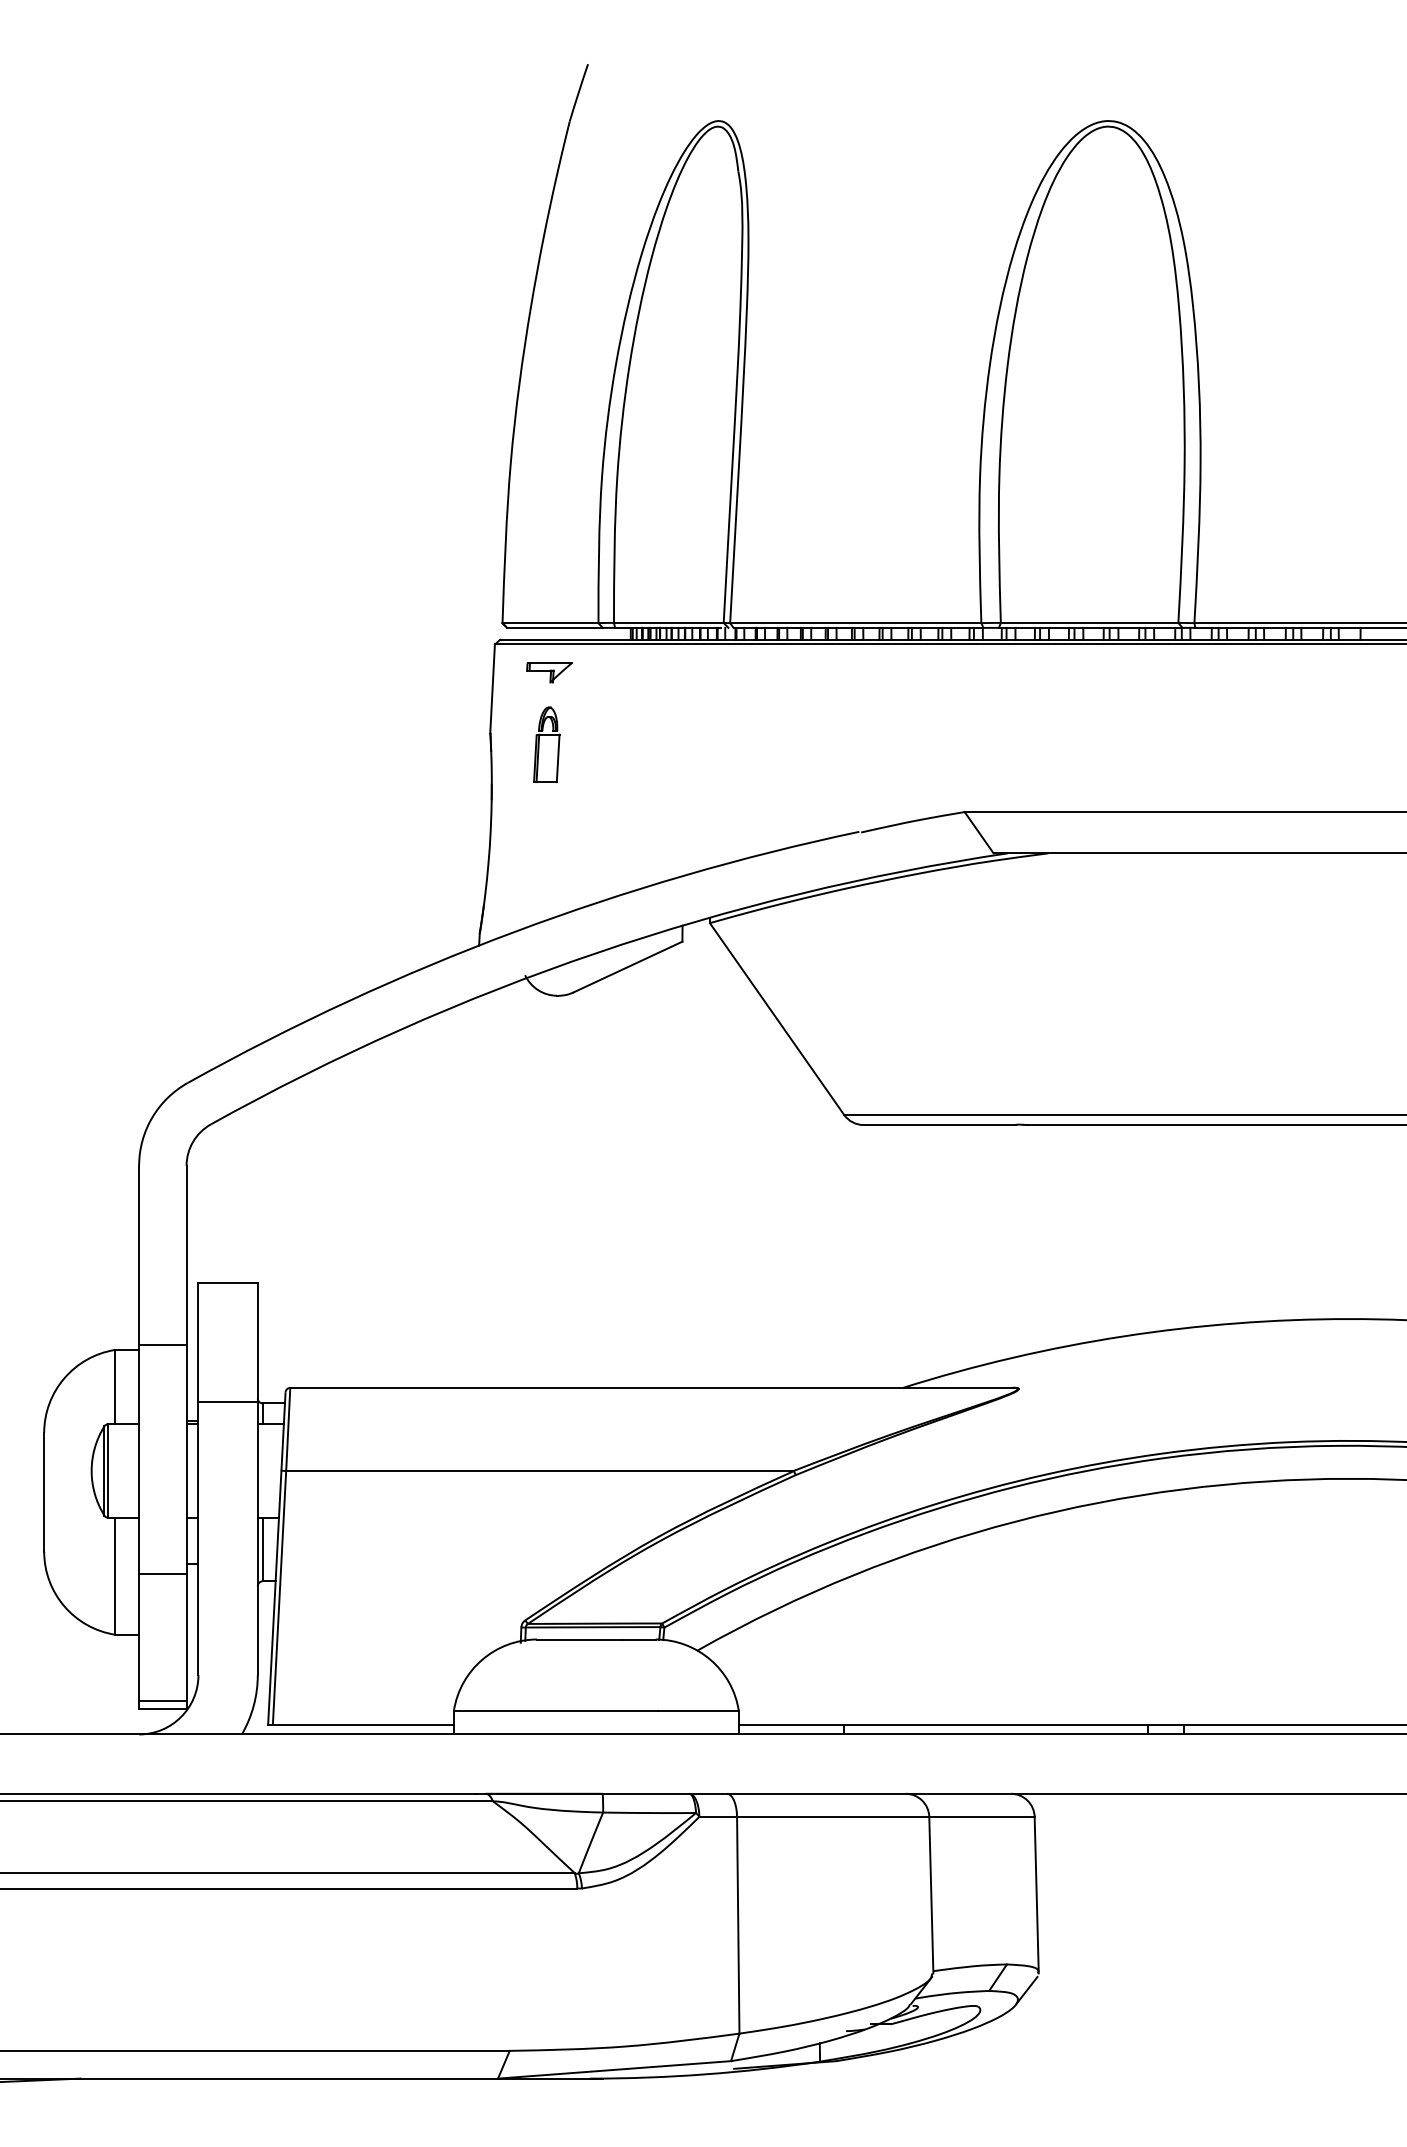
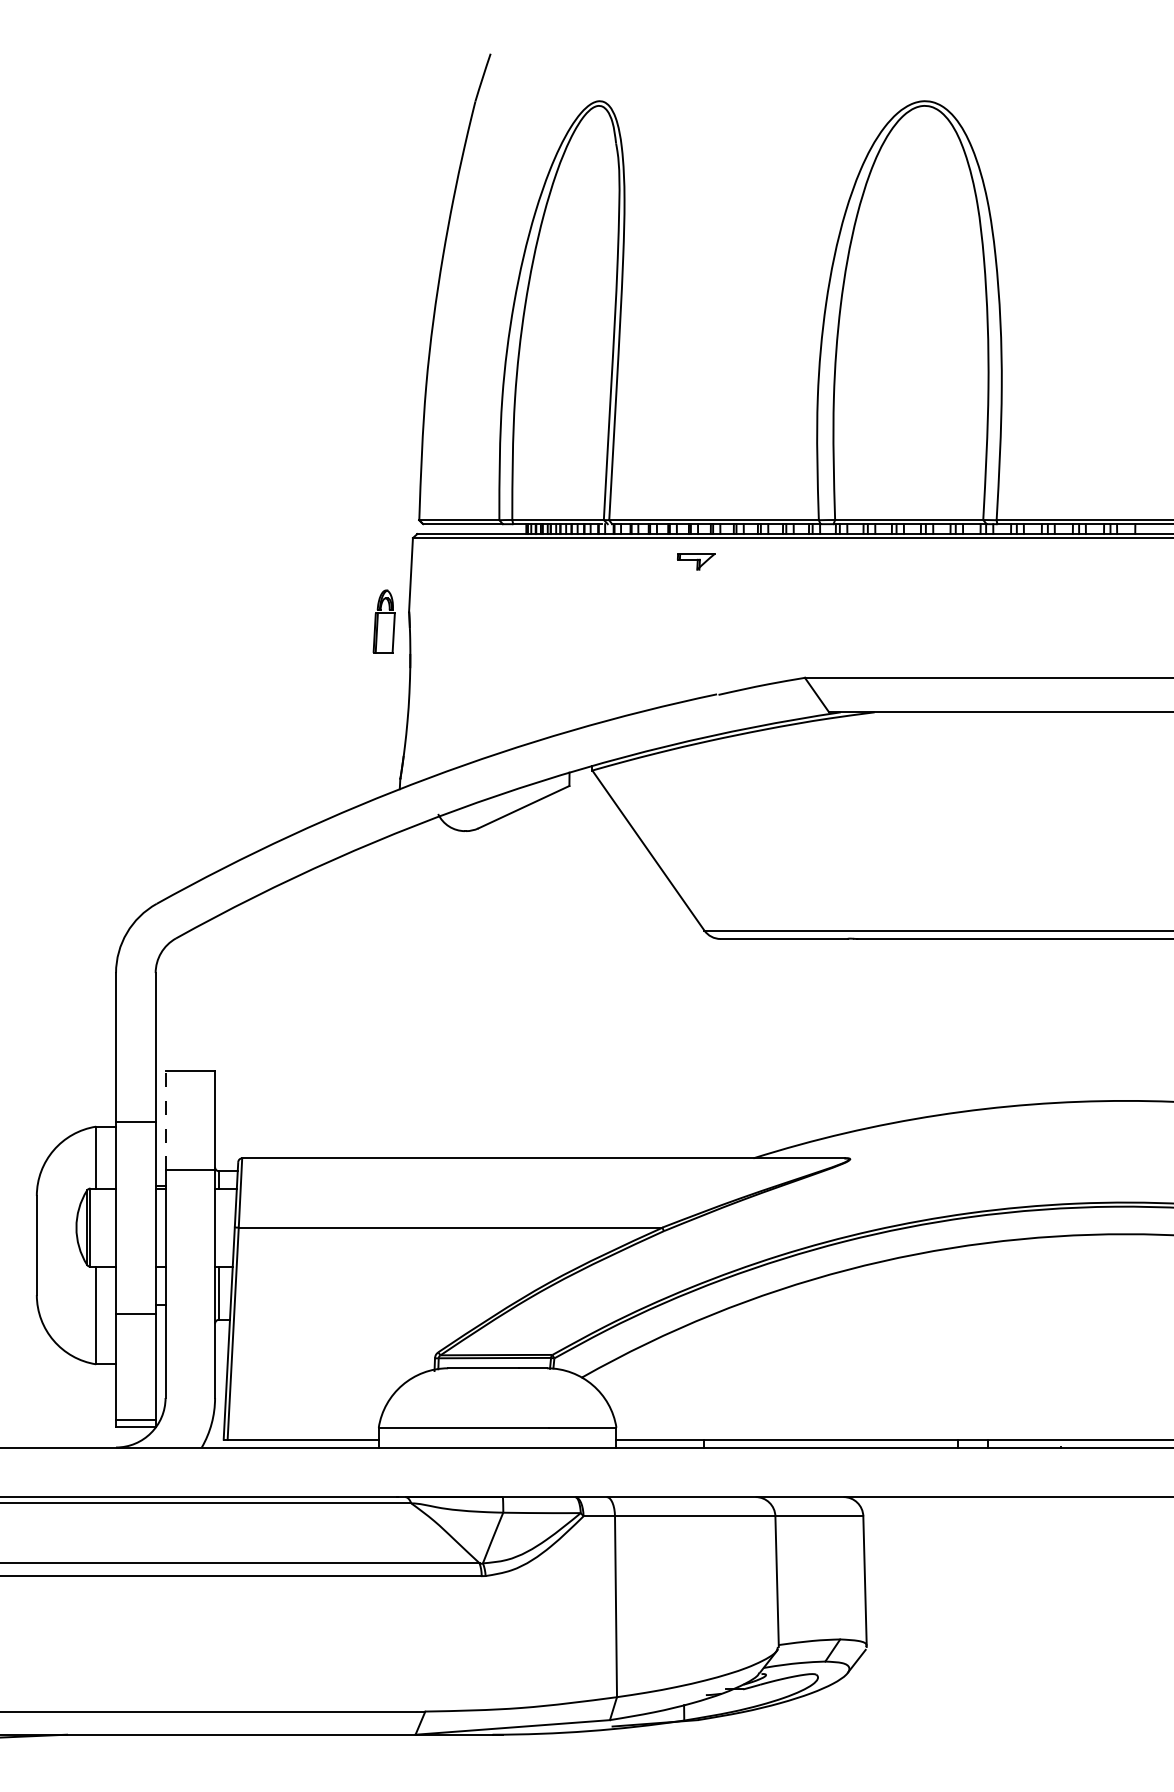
part: (549, 672) -> (696, 561), moved
part: (545, 744) -> (383, 621), moved
line: (198, 1342) -> (165, 1120), solid -> dashed

